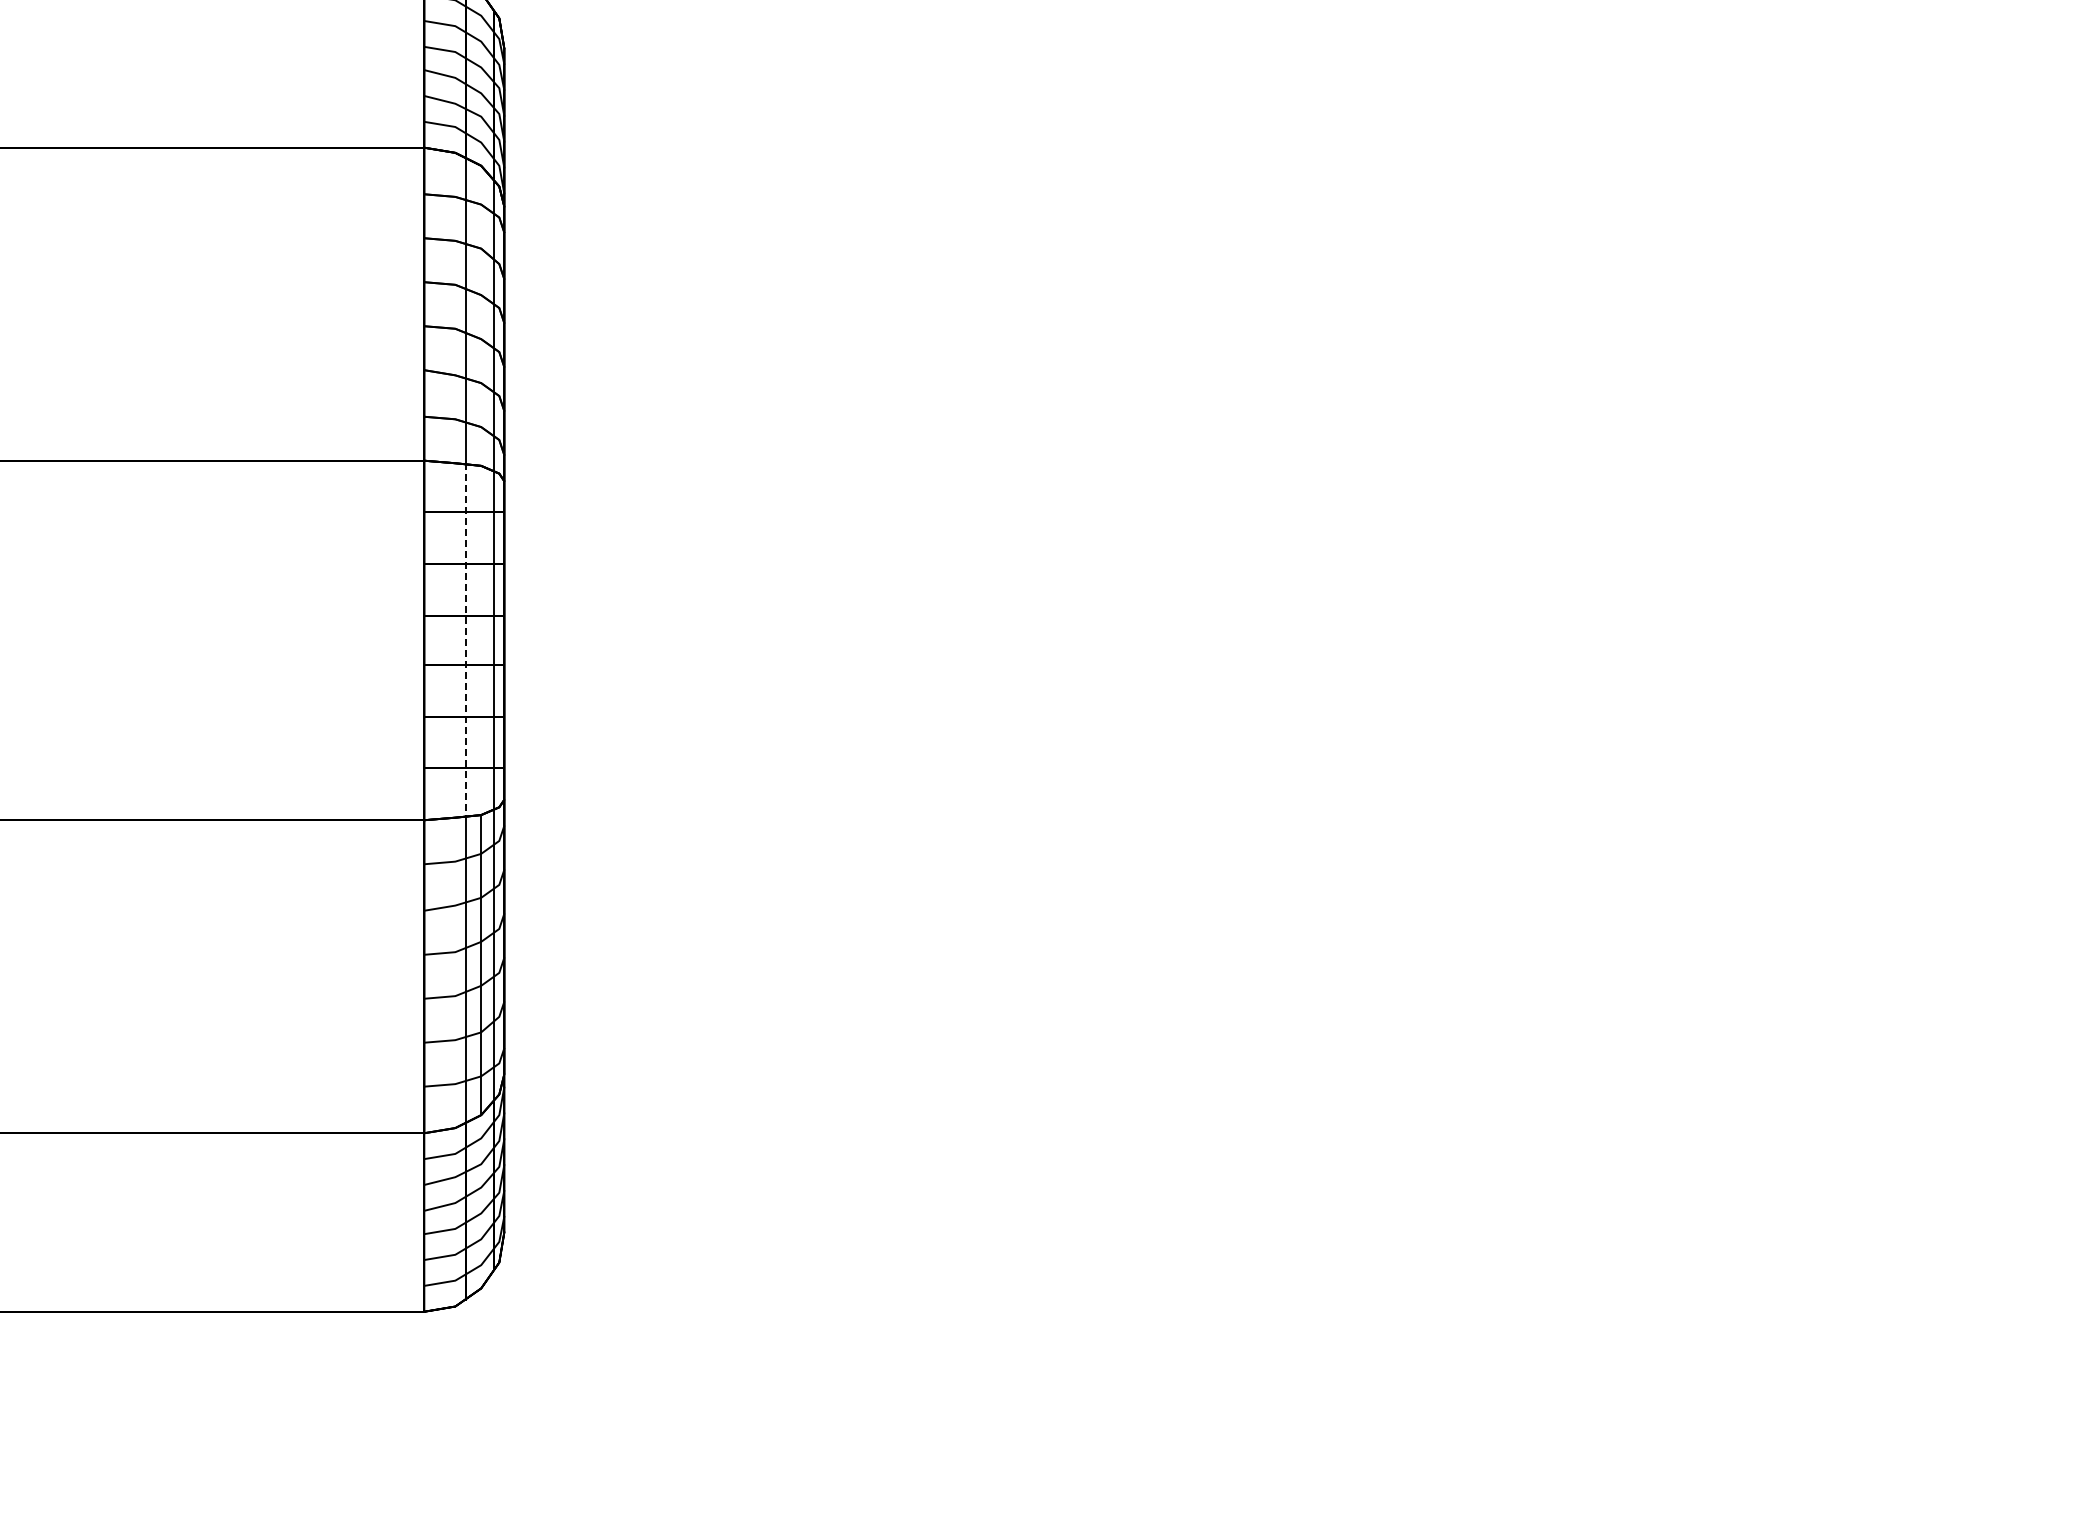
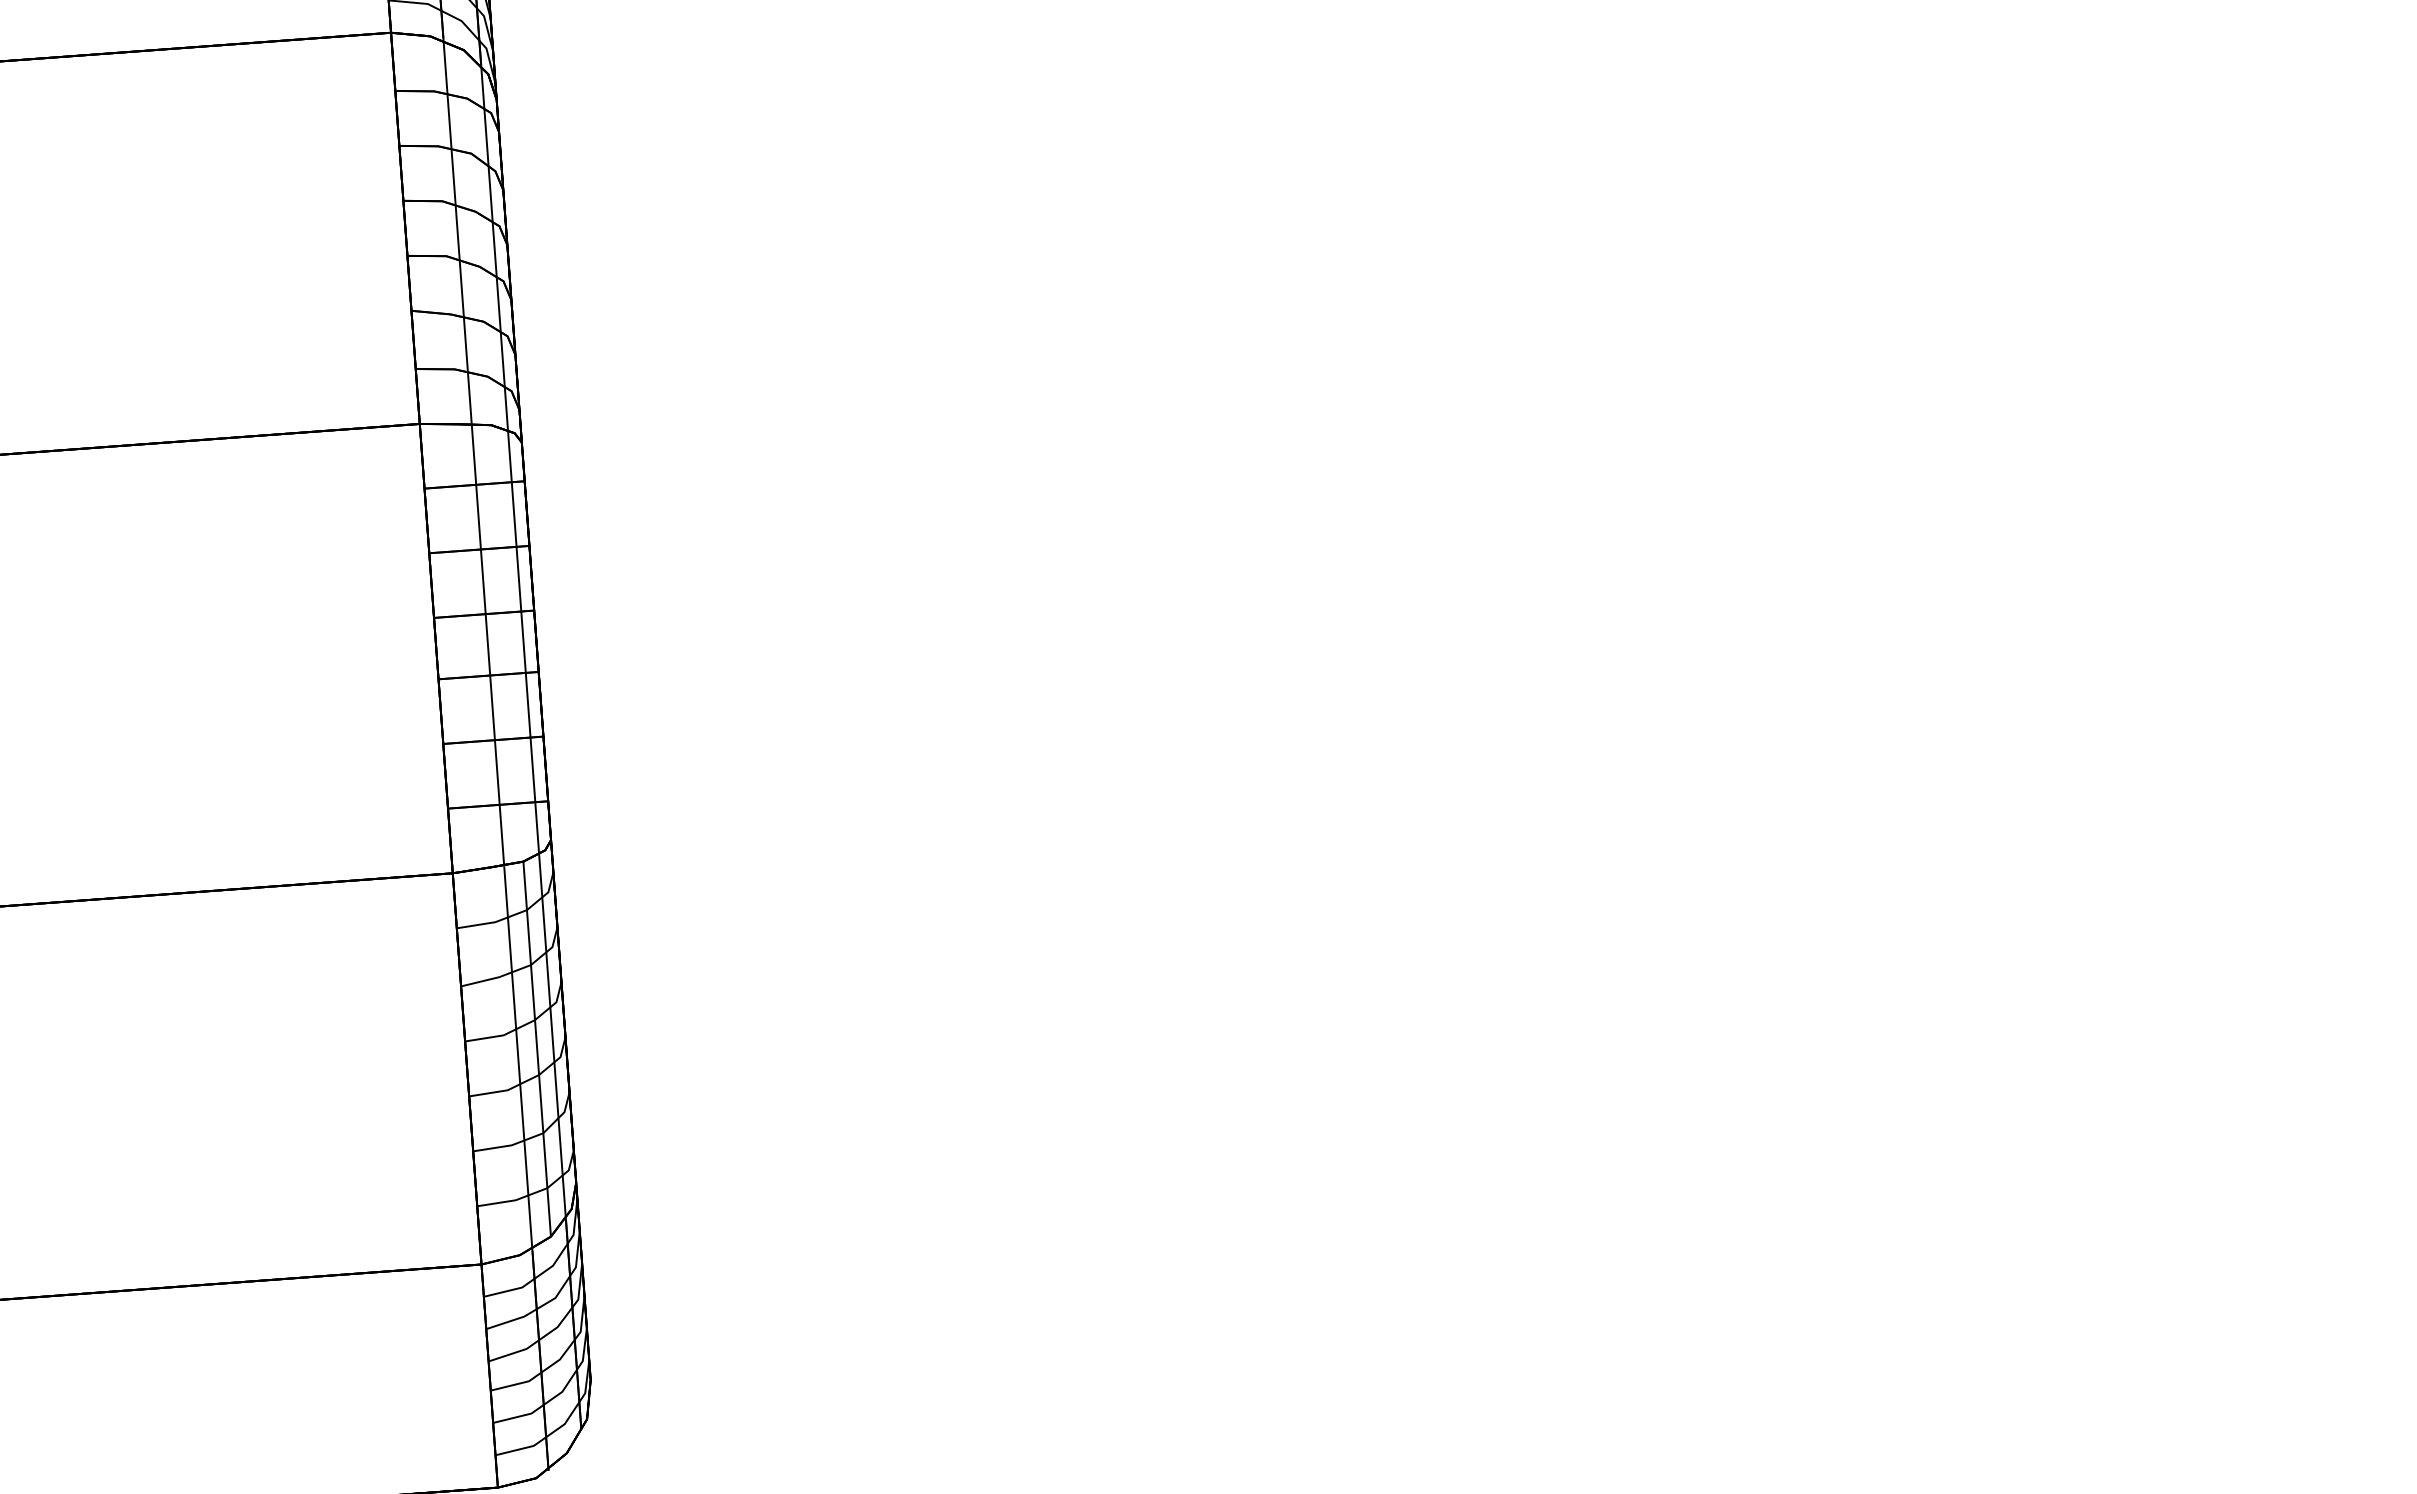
line: (465, 640) -> (487, 644), dashed -> solid

